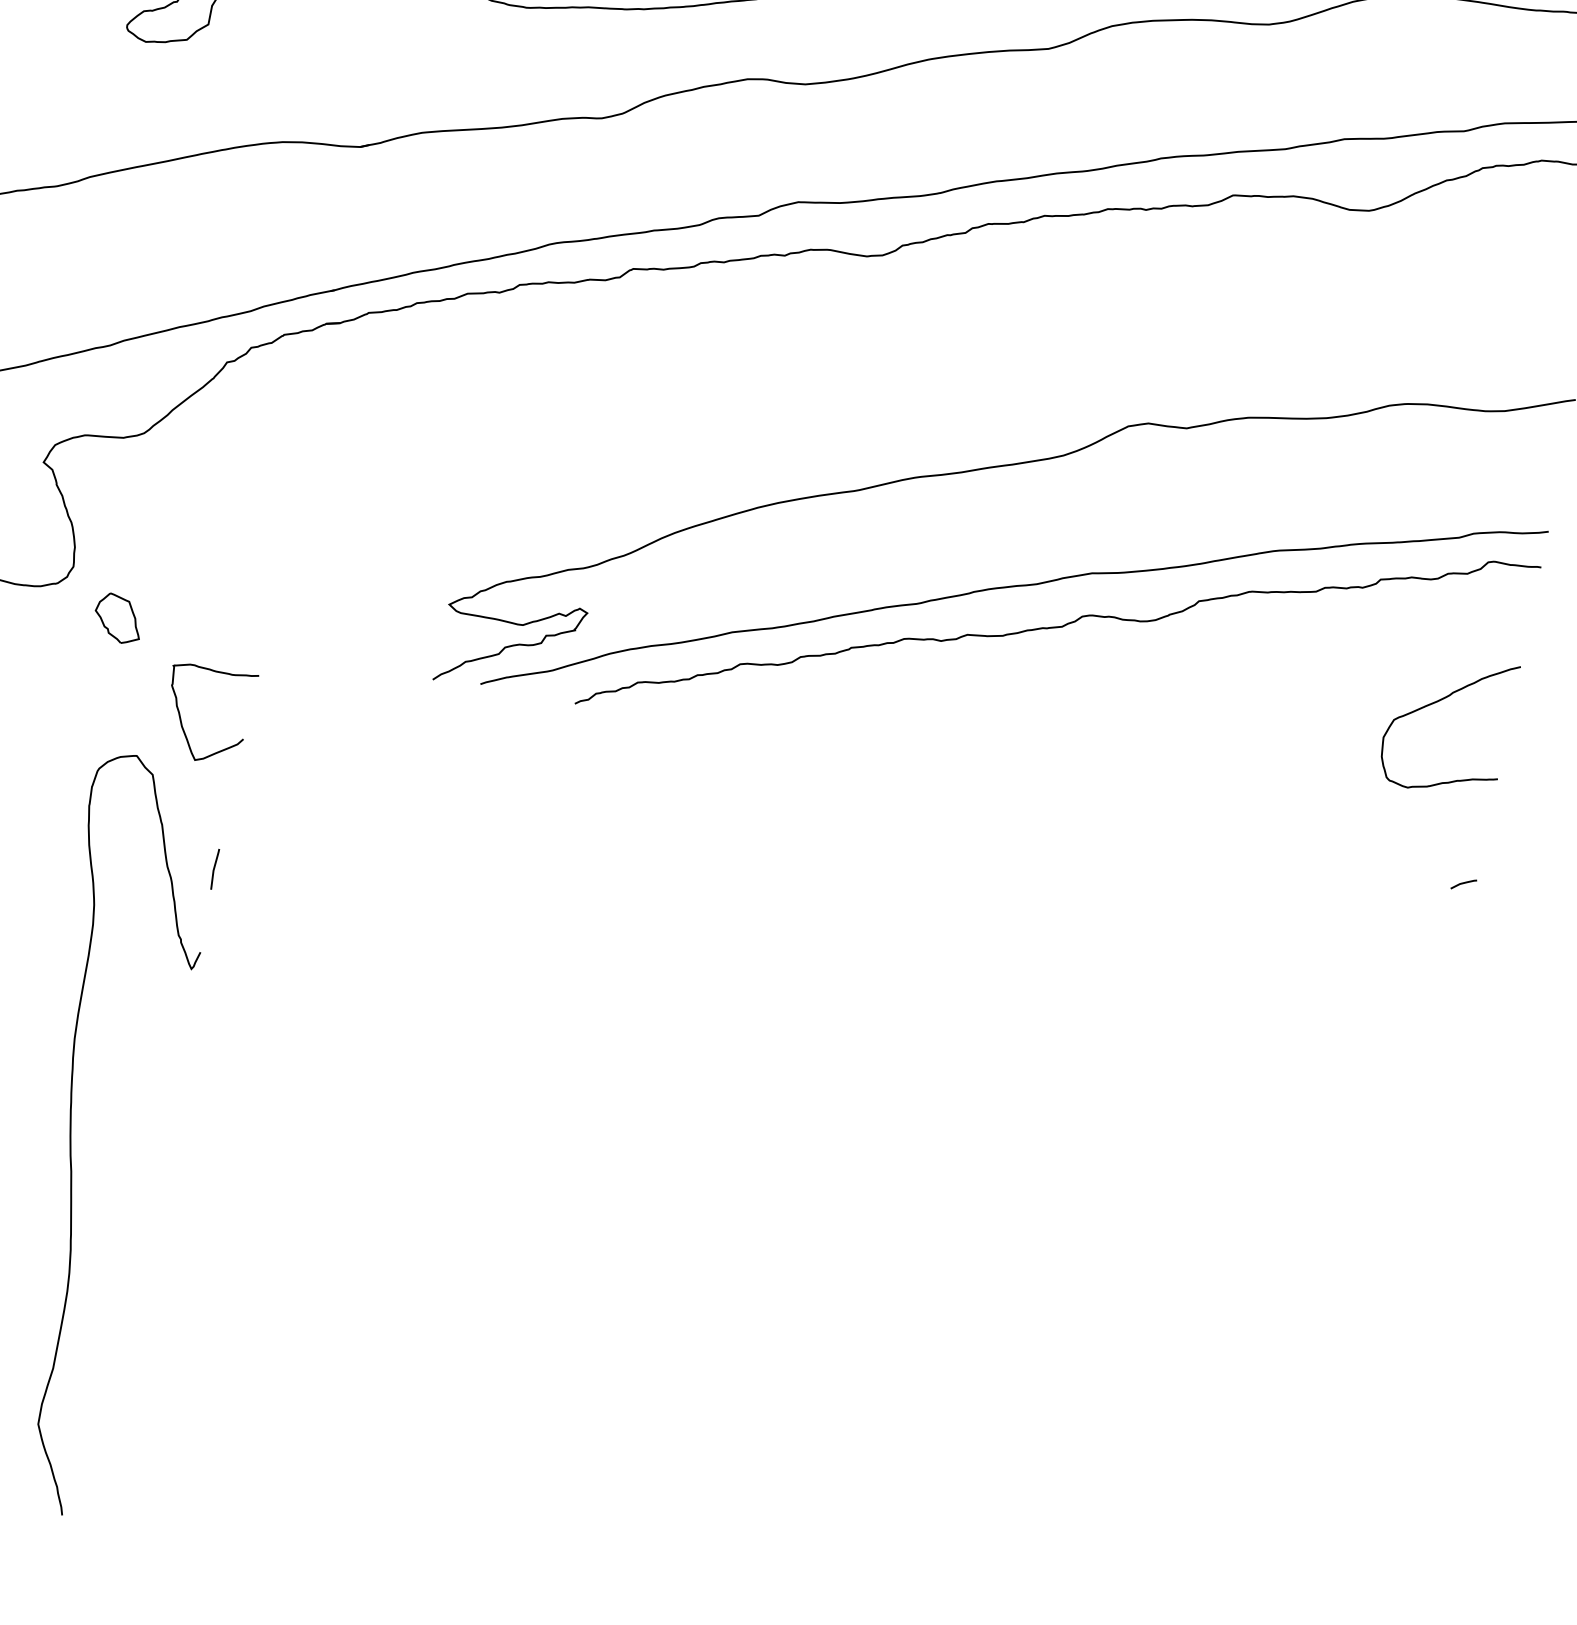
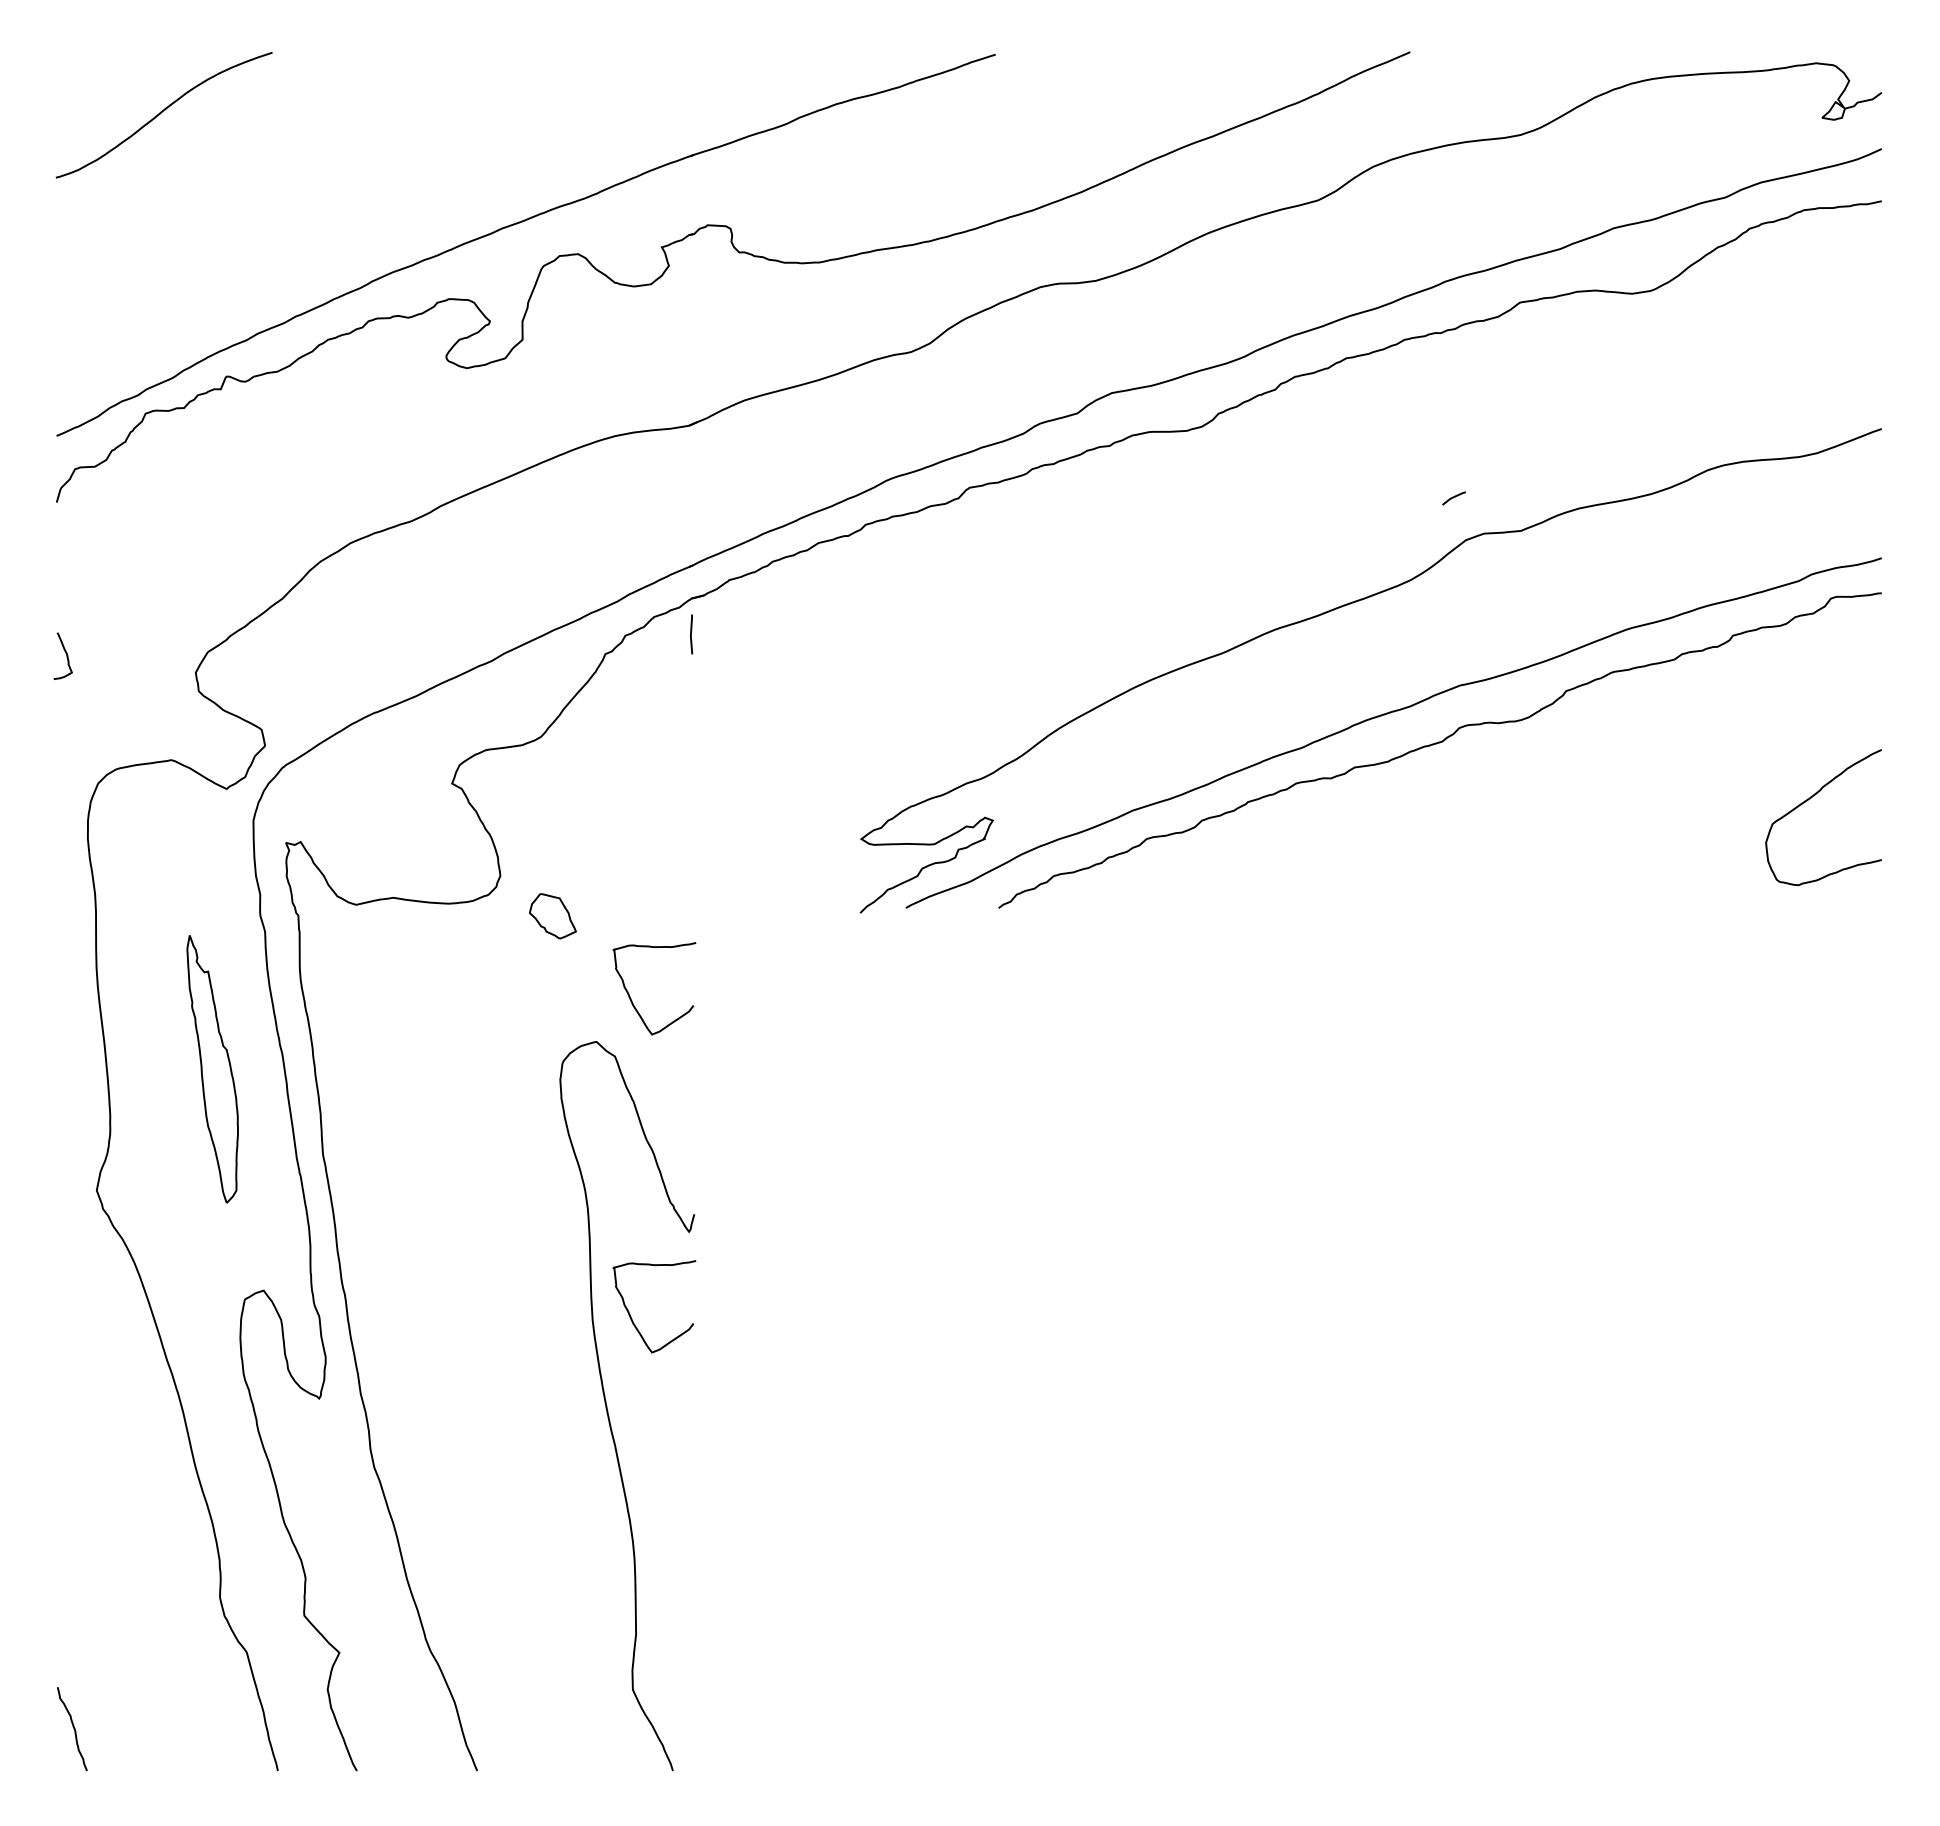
curve: (1437, 702) -> (1810, 799), moved
line: (214, 869) -> (691, 634), moved
line: (1463, 884) -> (1453, 498), moved
curve: (115, 1045) -> (632, 1318), added

